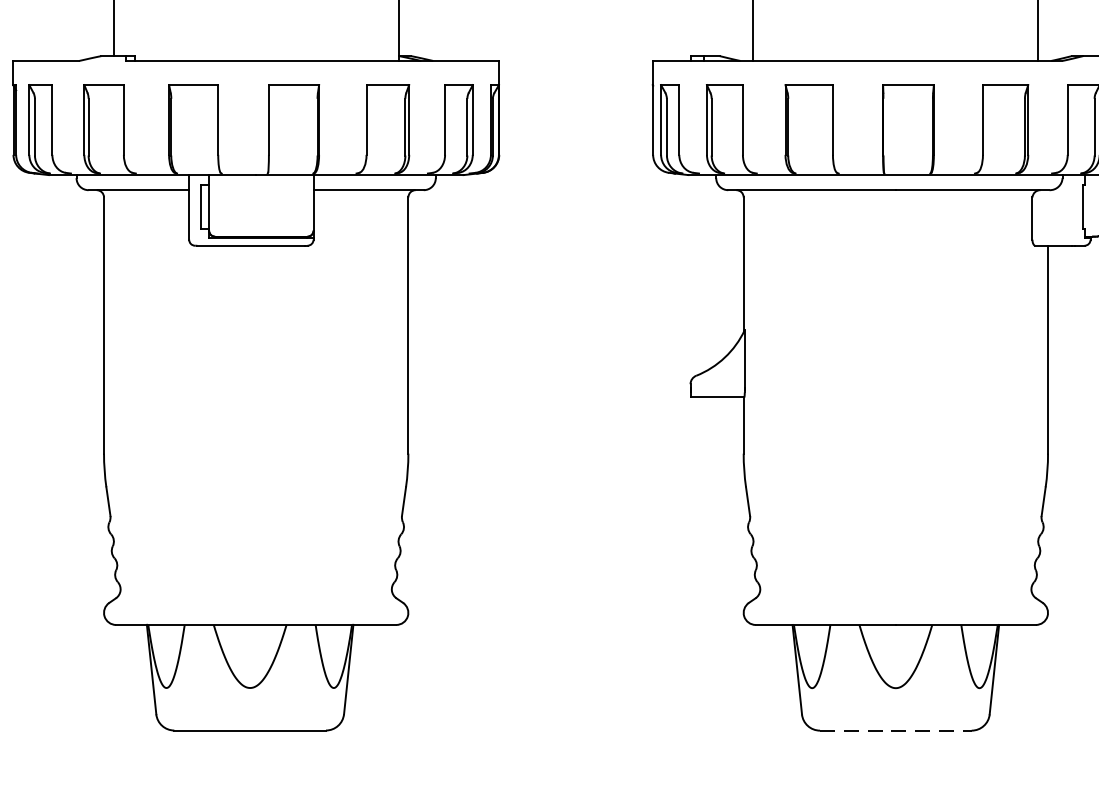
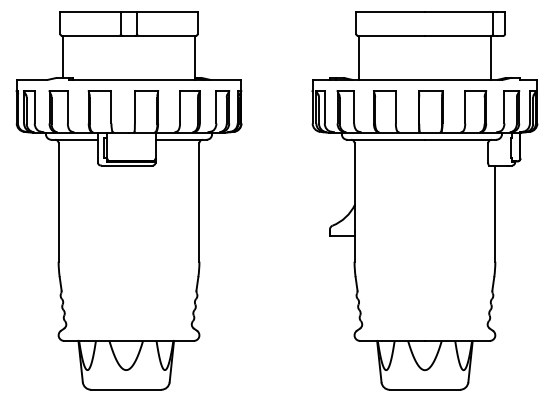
line: (897, 729) -> (425, 389), dashed -> solid

